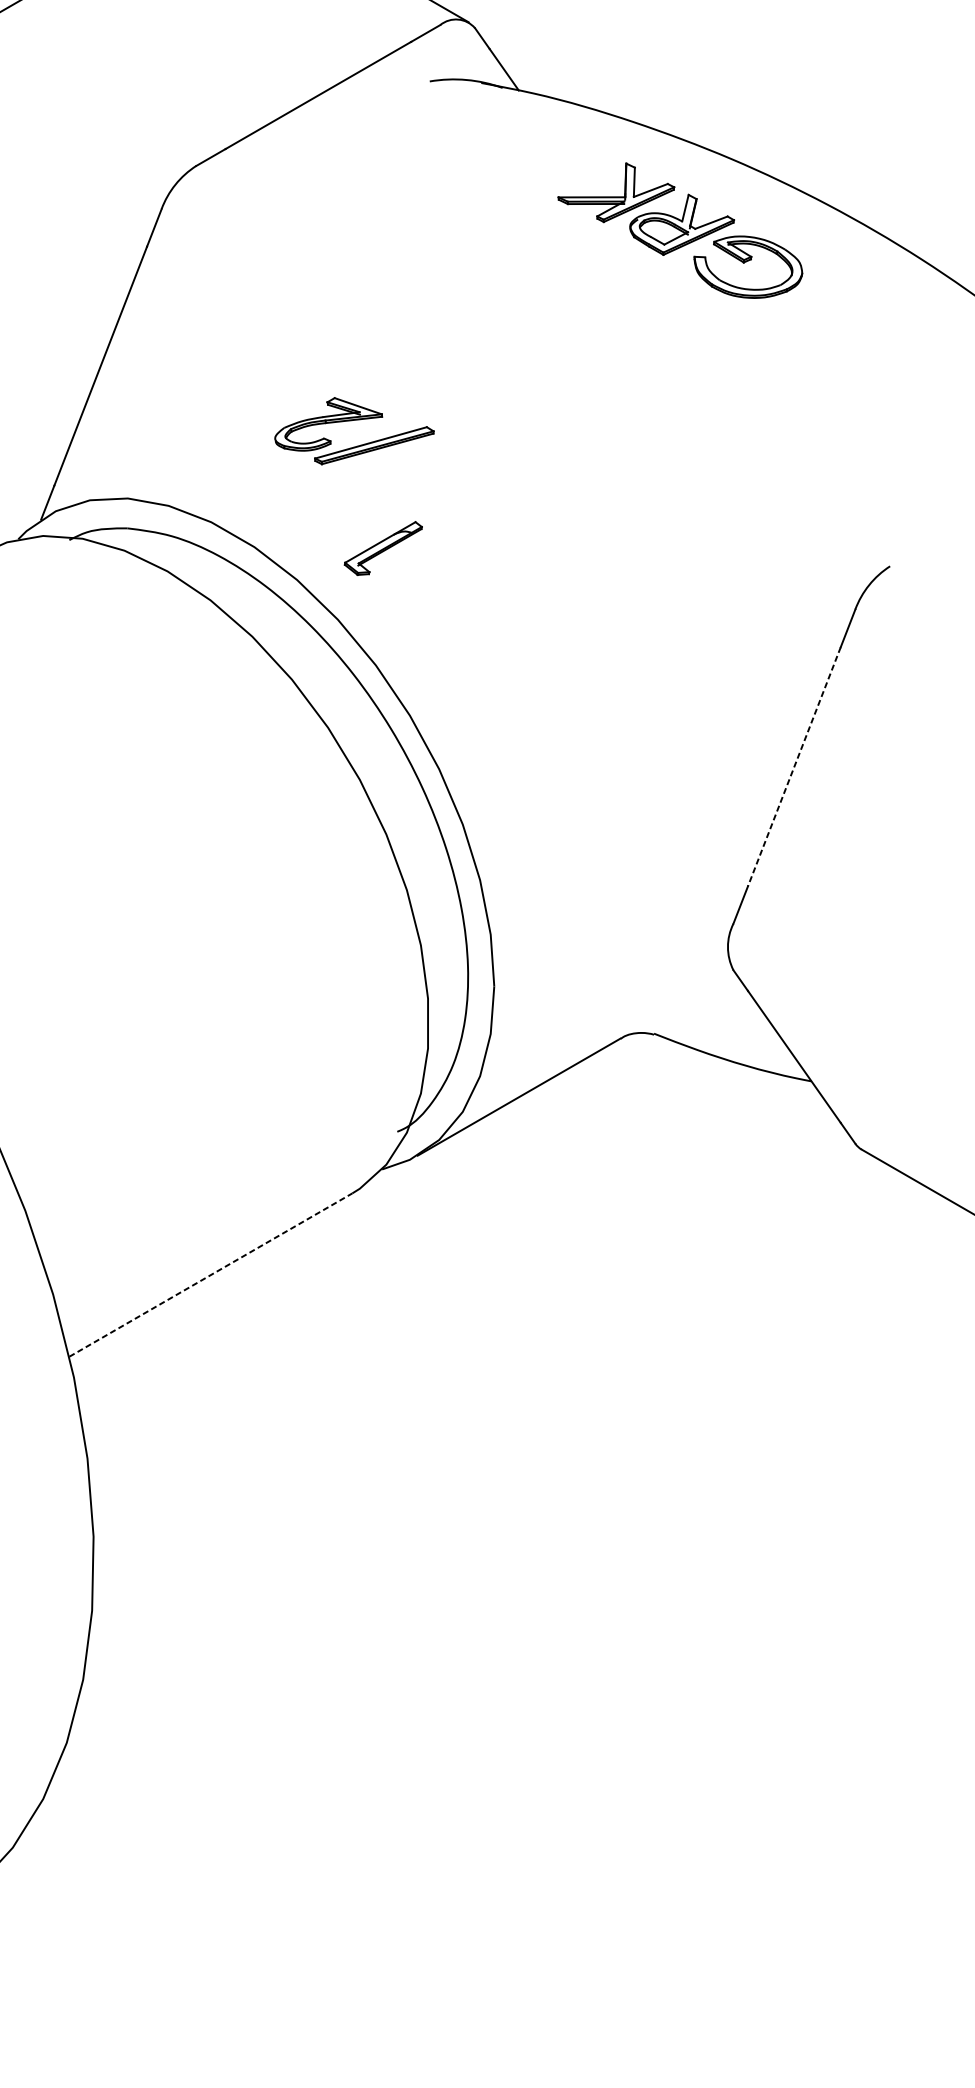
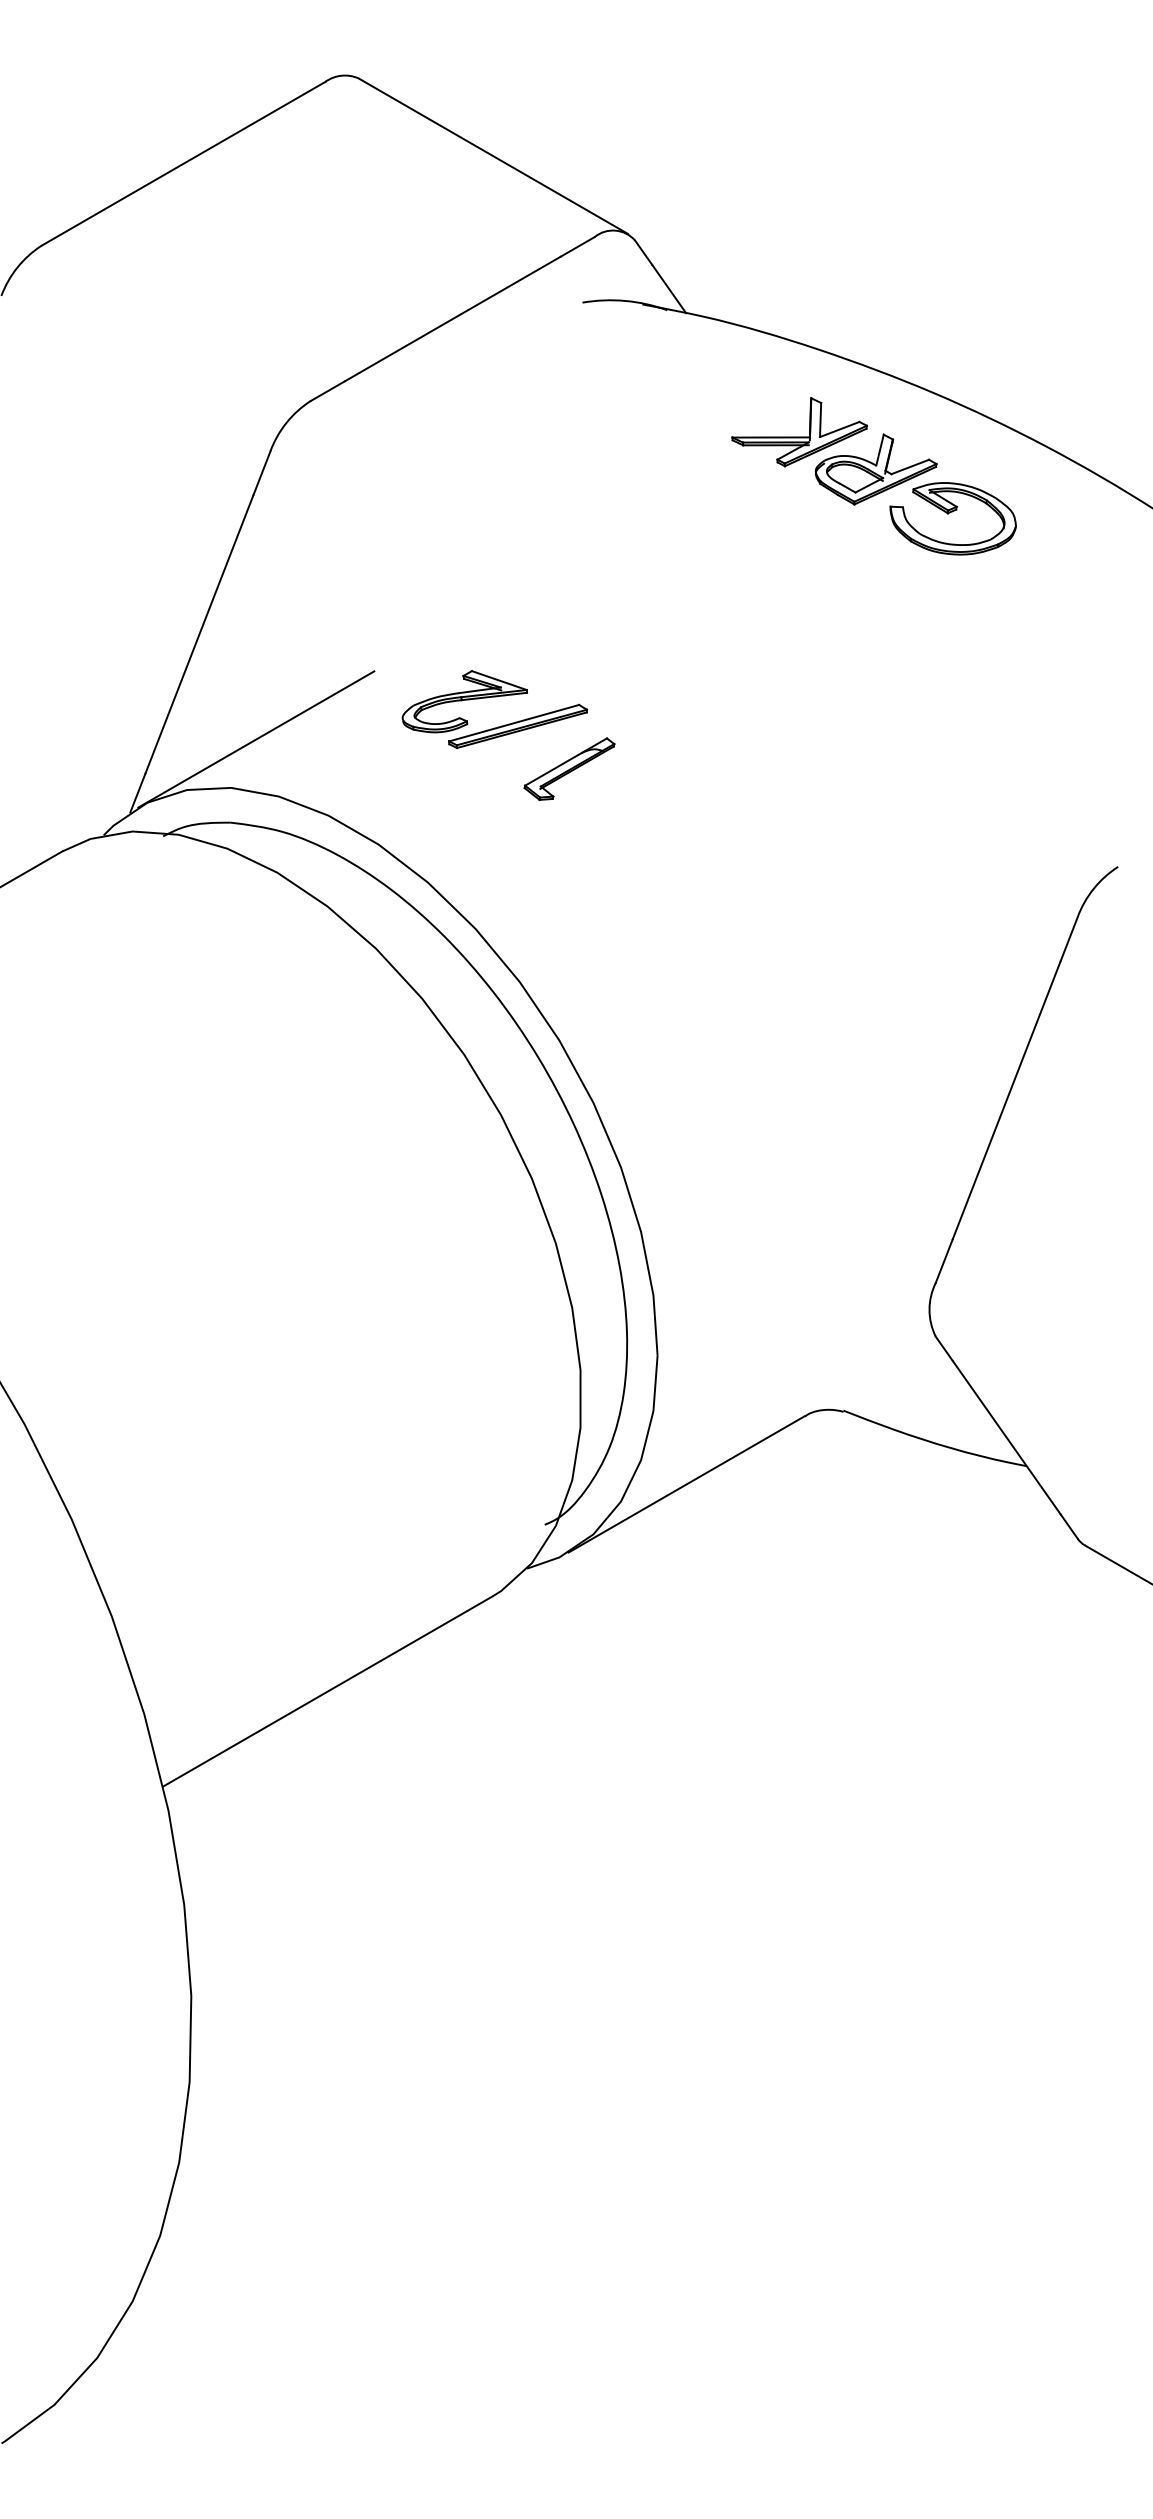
line: (149, 456) -> (256, 739), added
part: (383, 547) -> (569, 768), moved
line: (794, 767) -> (1006, 1100), dashed -> solid
line: (211, 1275) -> (328, 1691), dashed -> solid

